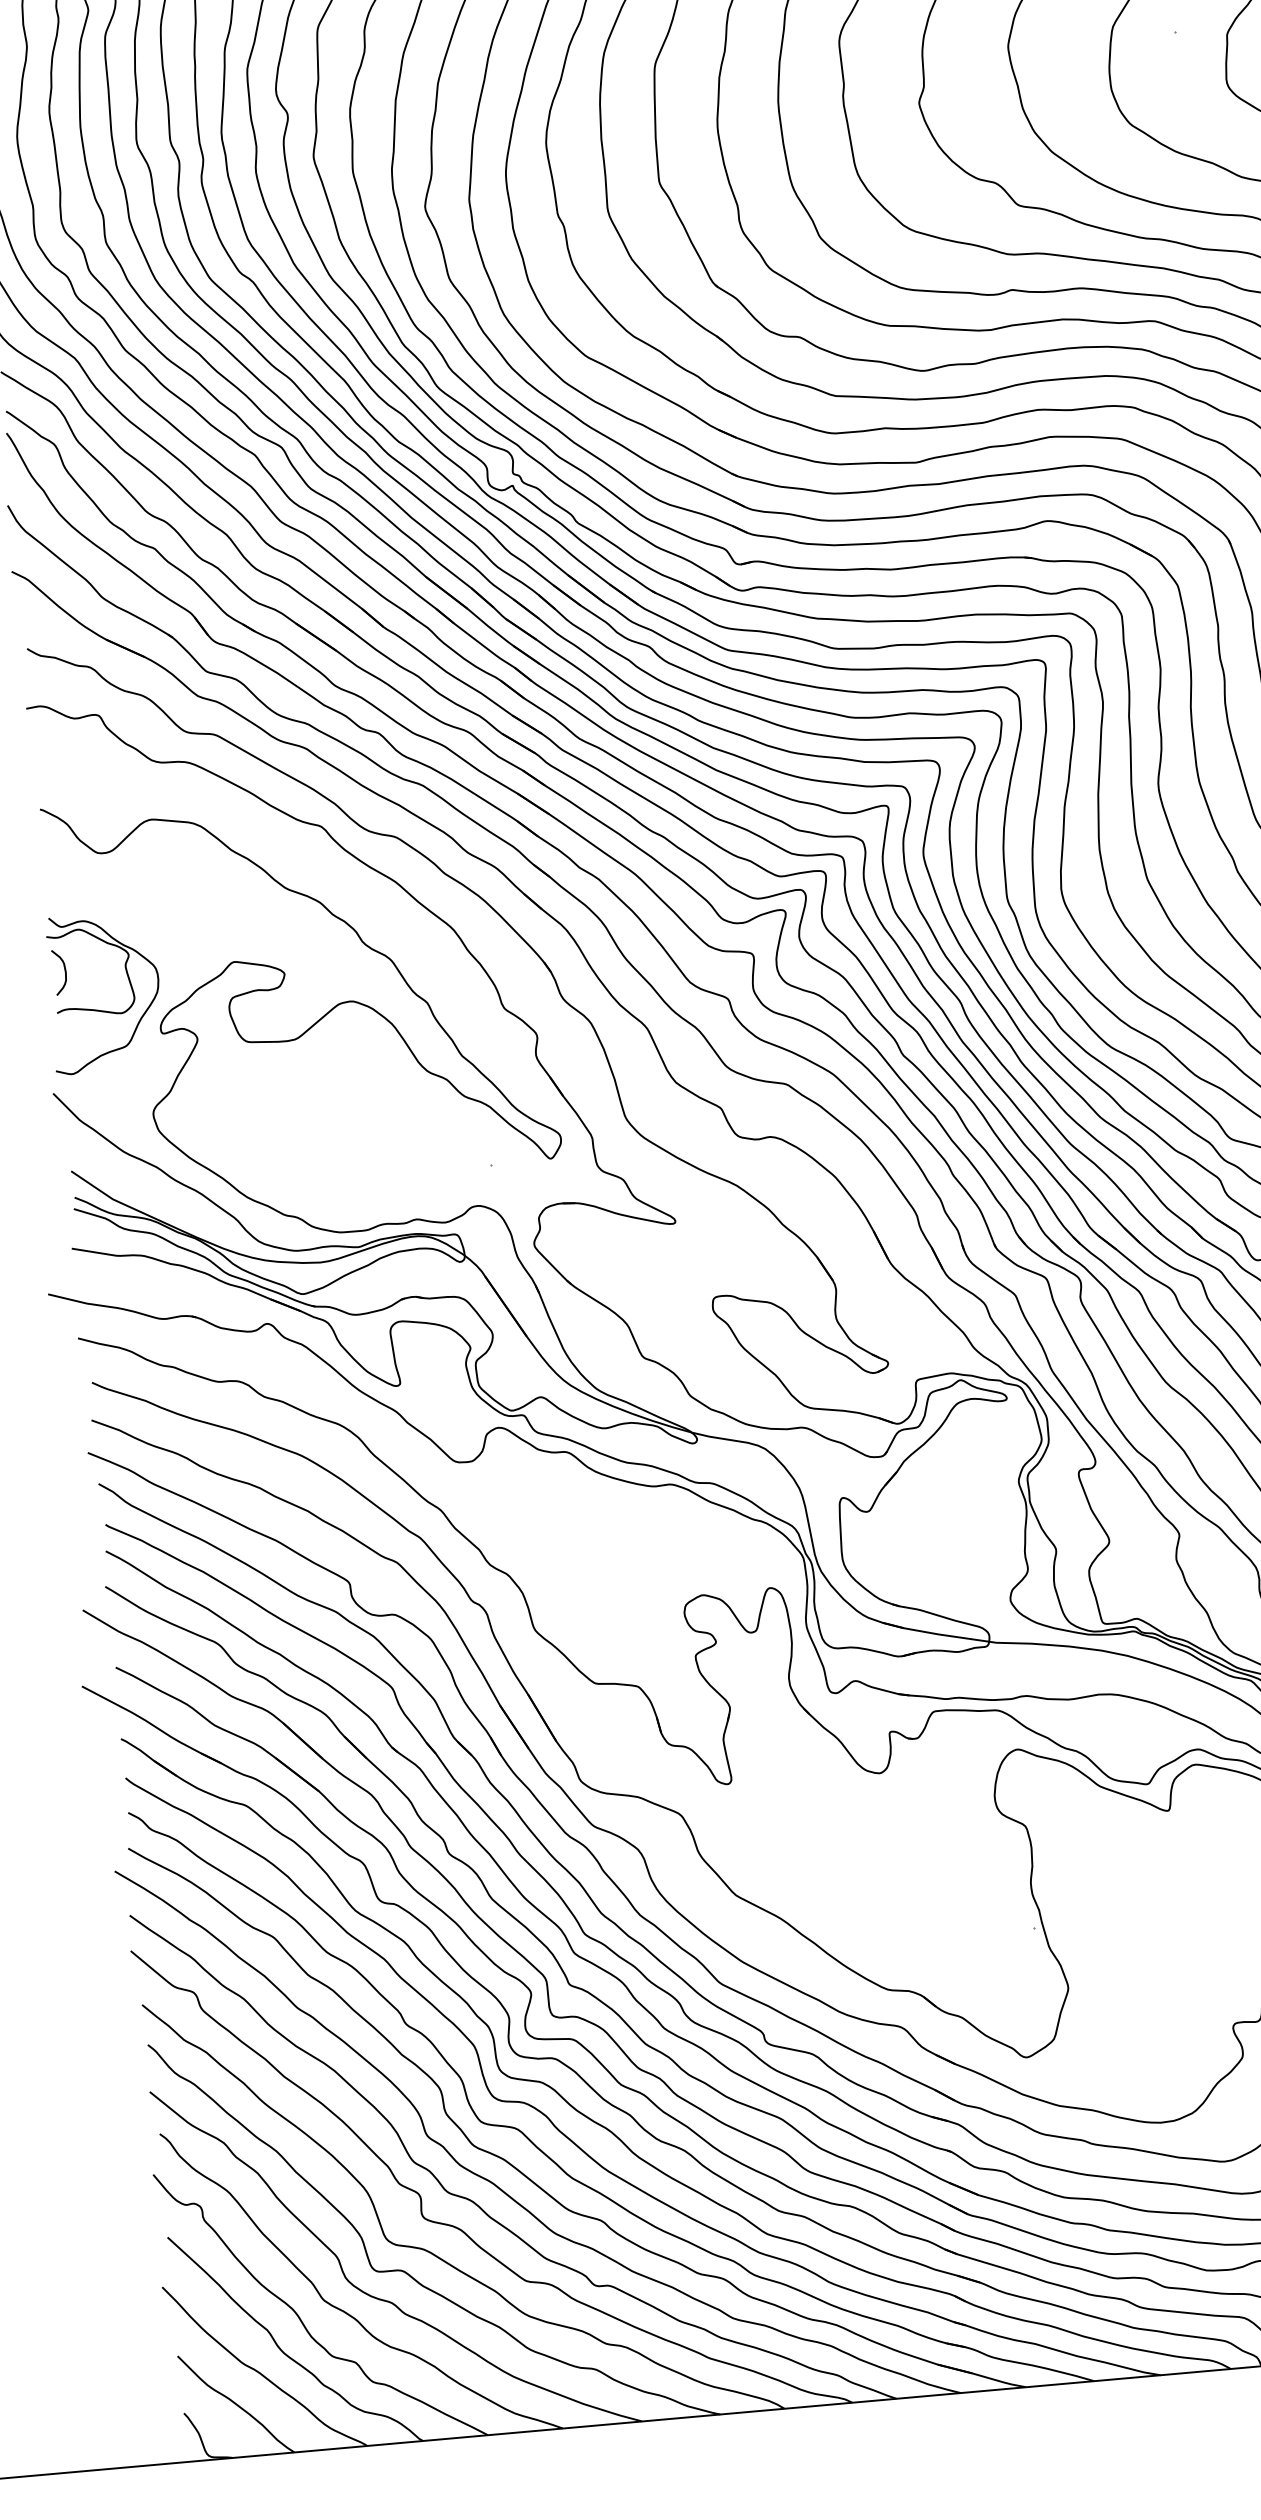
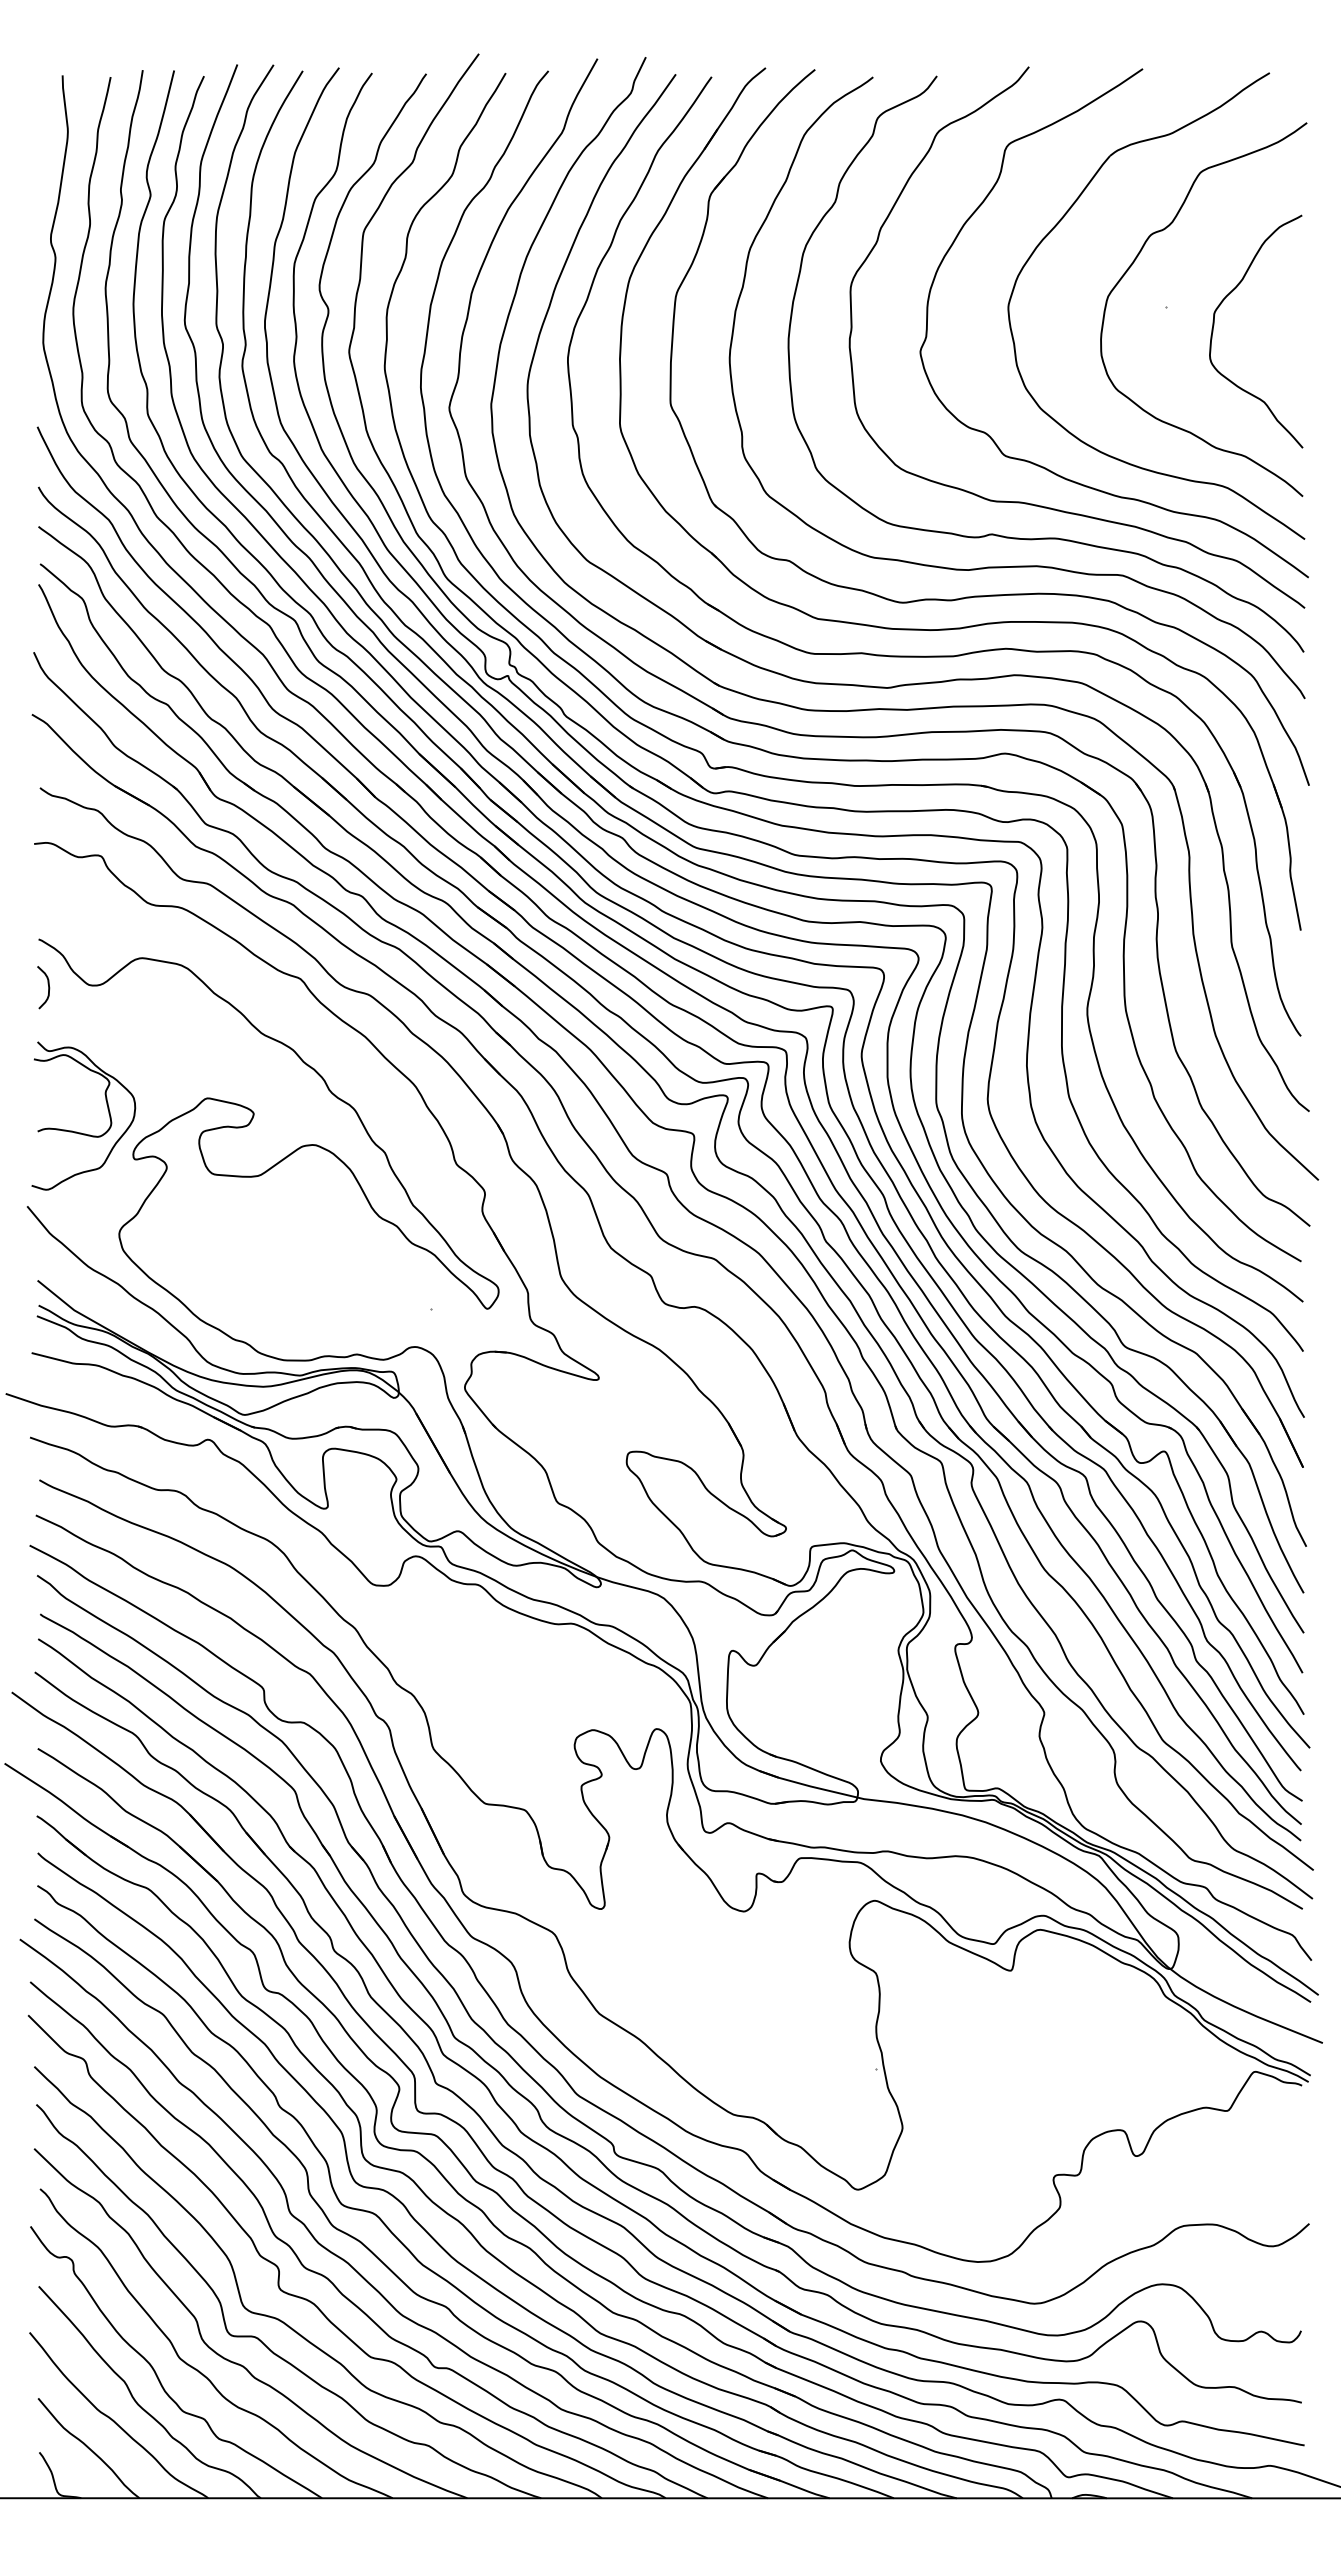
curve: (63, 968) -> (47, 984), moved

